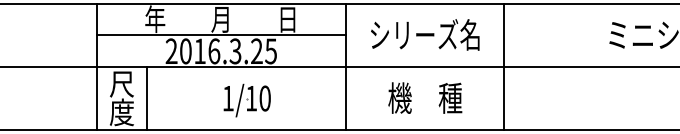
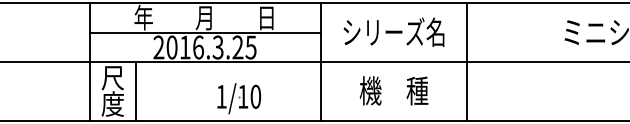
part: (246, 100) -> (238, 98), moved

